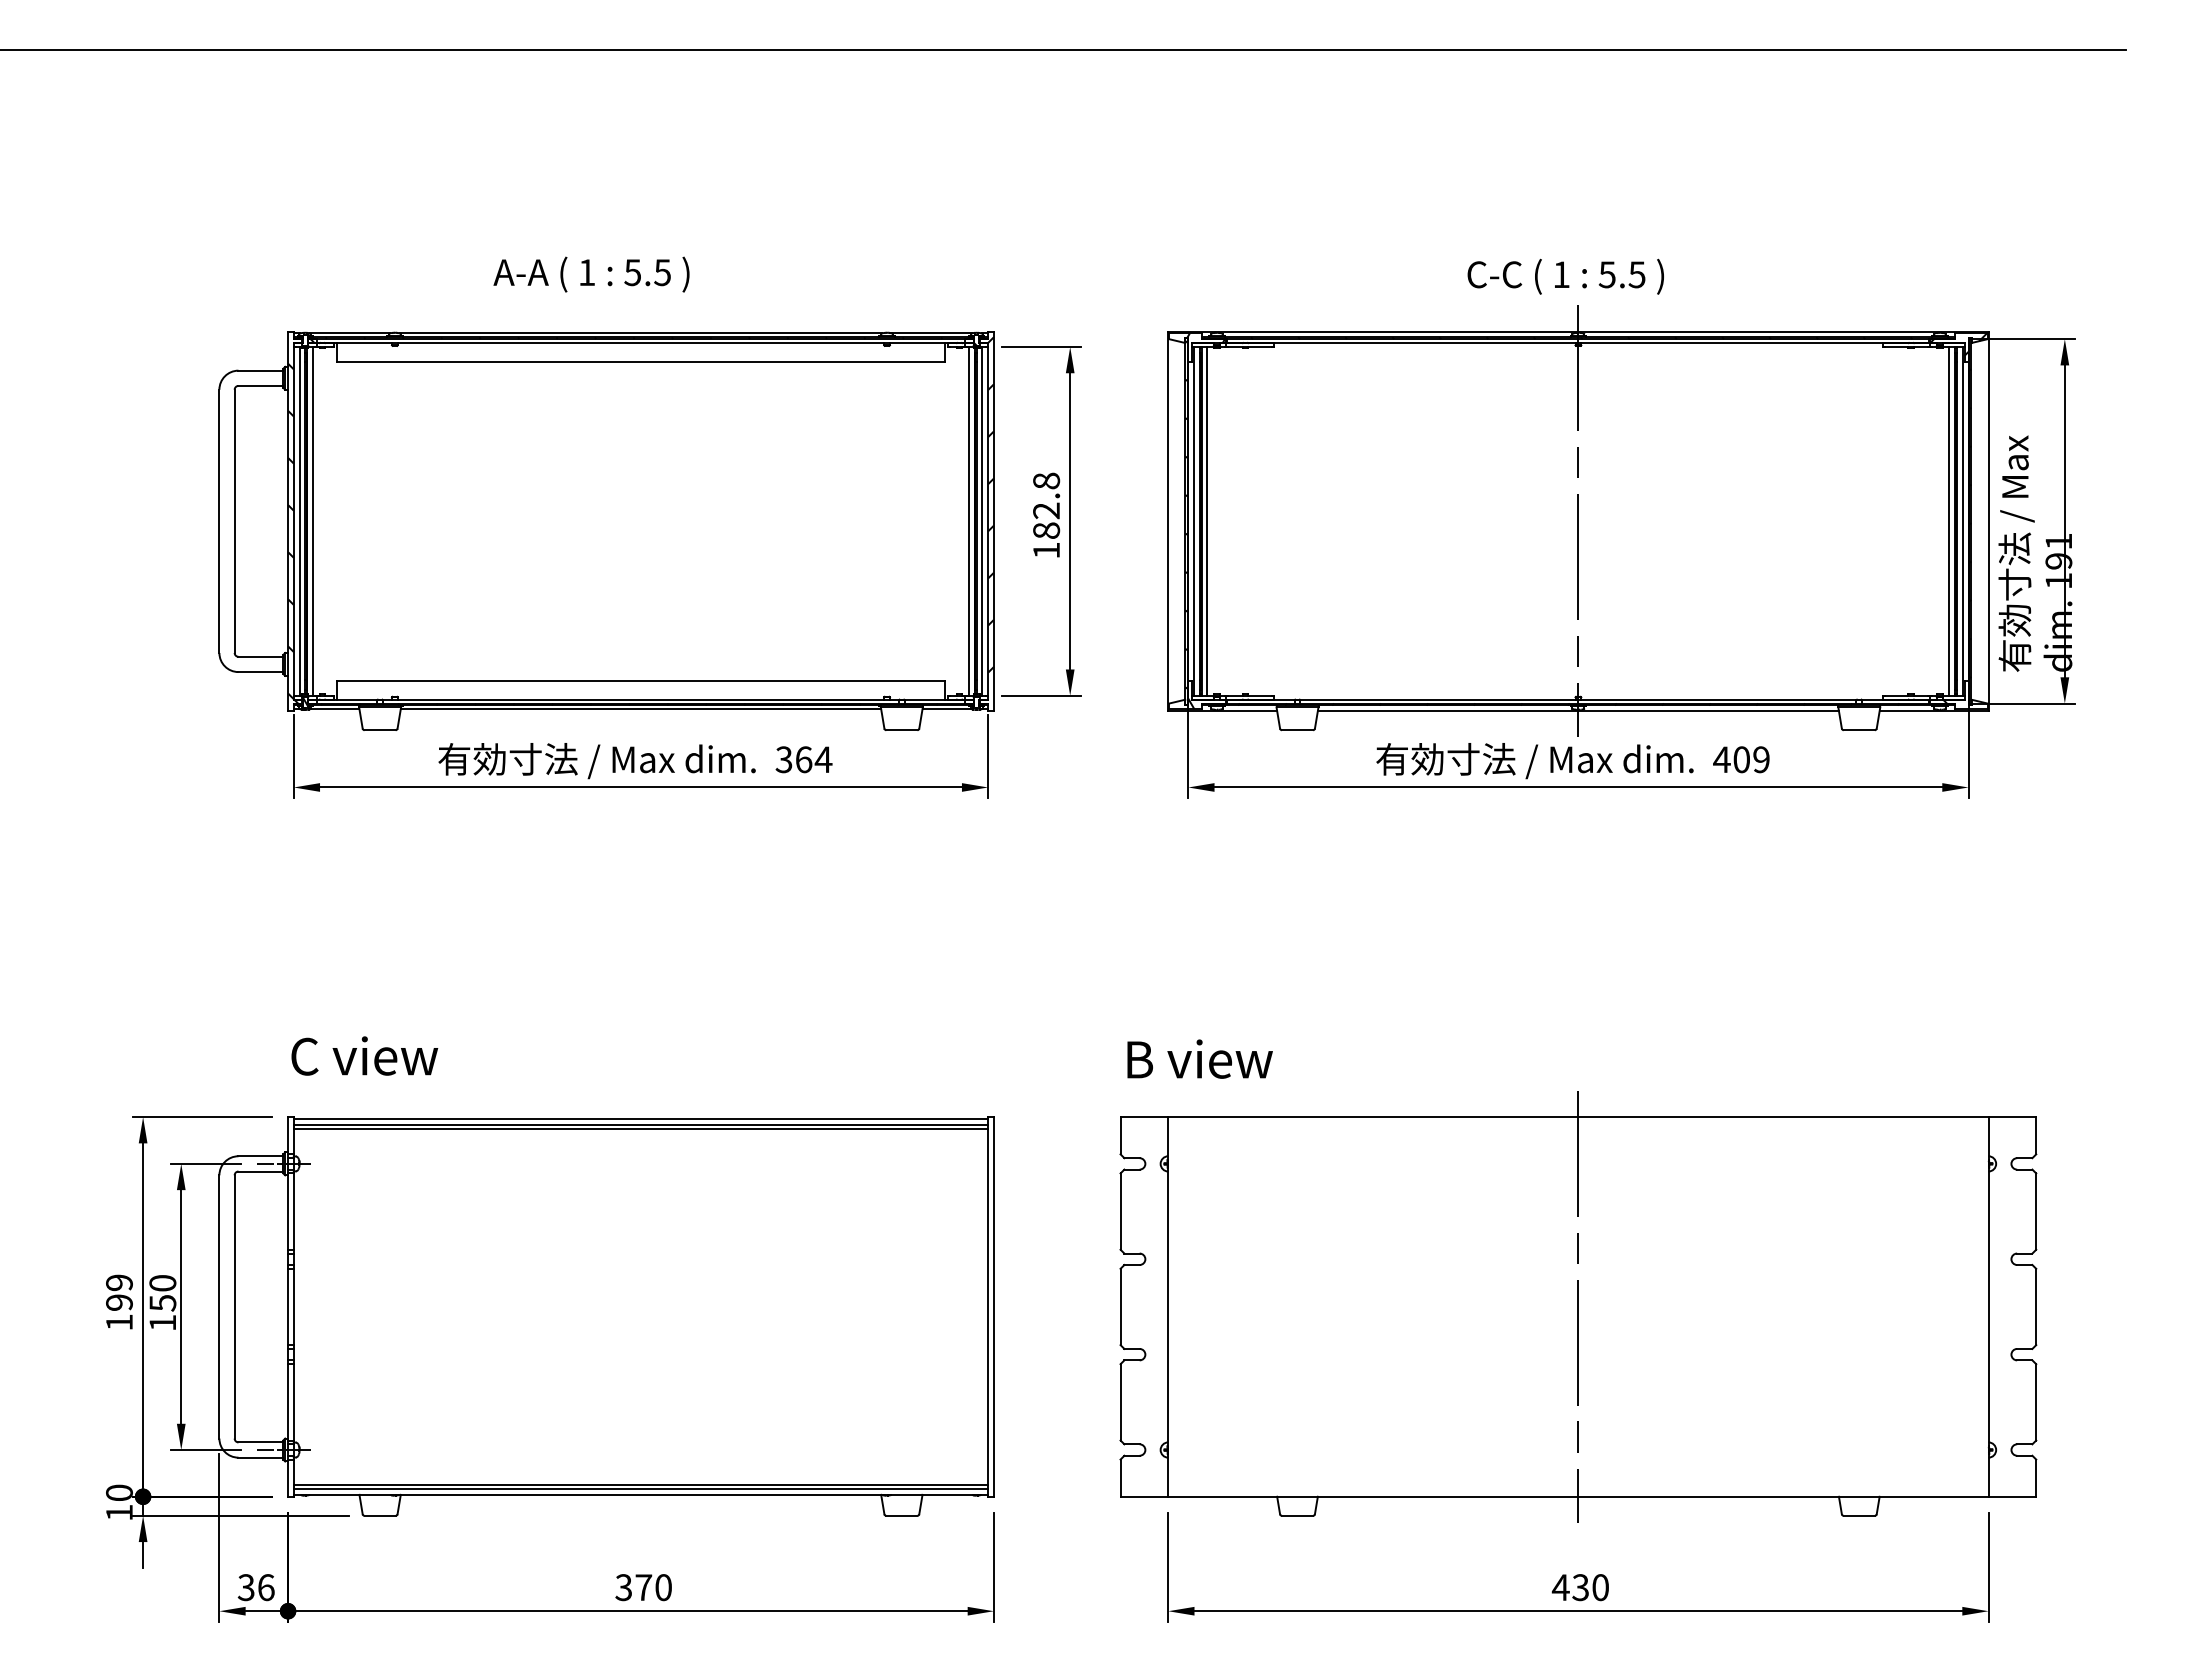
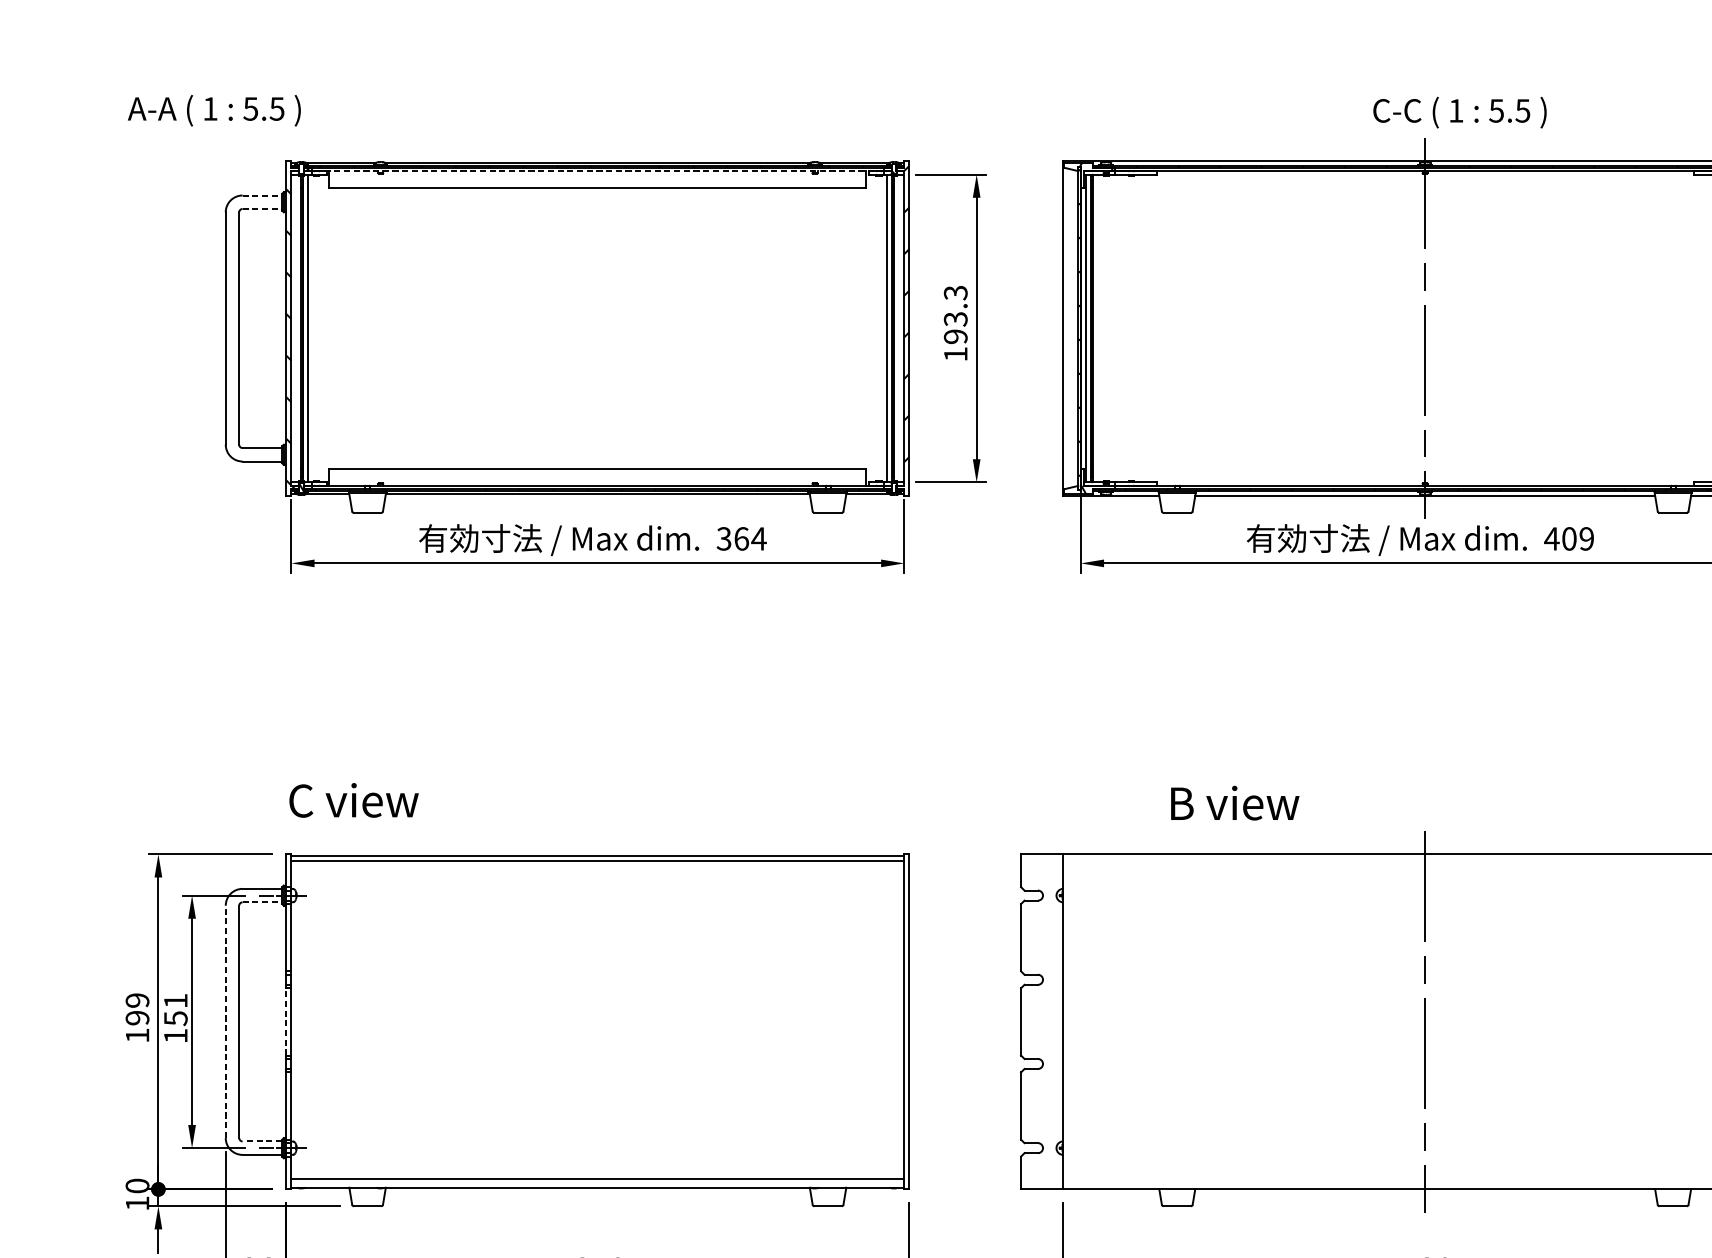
text: (591, 274) -> (214, 110), moved
text: (1565, 276) -> (1459, 112), moved
line: (640, 343) -> (597, 171), solid -> dashed
line: (261, 370) -> (262, 195), solid -> dashed
line: (261, 385) -> (262, 208), solid -> dashed
text: (1046, 505) -> (955, 314), 182.8 -> 193.3
line: (299, 521) -> (296, 328), removed
line: (982, 521) -> (899, 328), removed
line: (1207, 521) -> (1097, 328), removed
text: (1199, 1058) -> (1234, 802), moved
line: (640, 1128) -> (597, 864), removed
line: (261, 1171) -> (262, 902), solid -> dashed
text: (162, 1283) -> (175, 1001), 150 -> 151
line: (219, 1306) -> (225, 1021), solid -> dashed
line: (288, 1306) -> (286, 1021), solid -> dashed
line: (260, 1442) -> (262, 1141), solid -> dashed
line: (640, 1489) -> (597, 1182), removed

